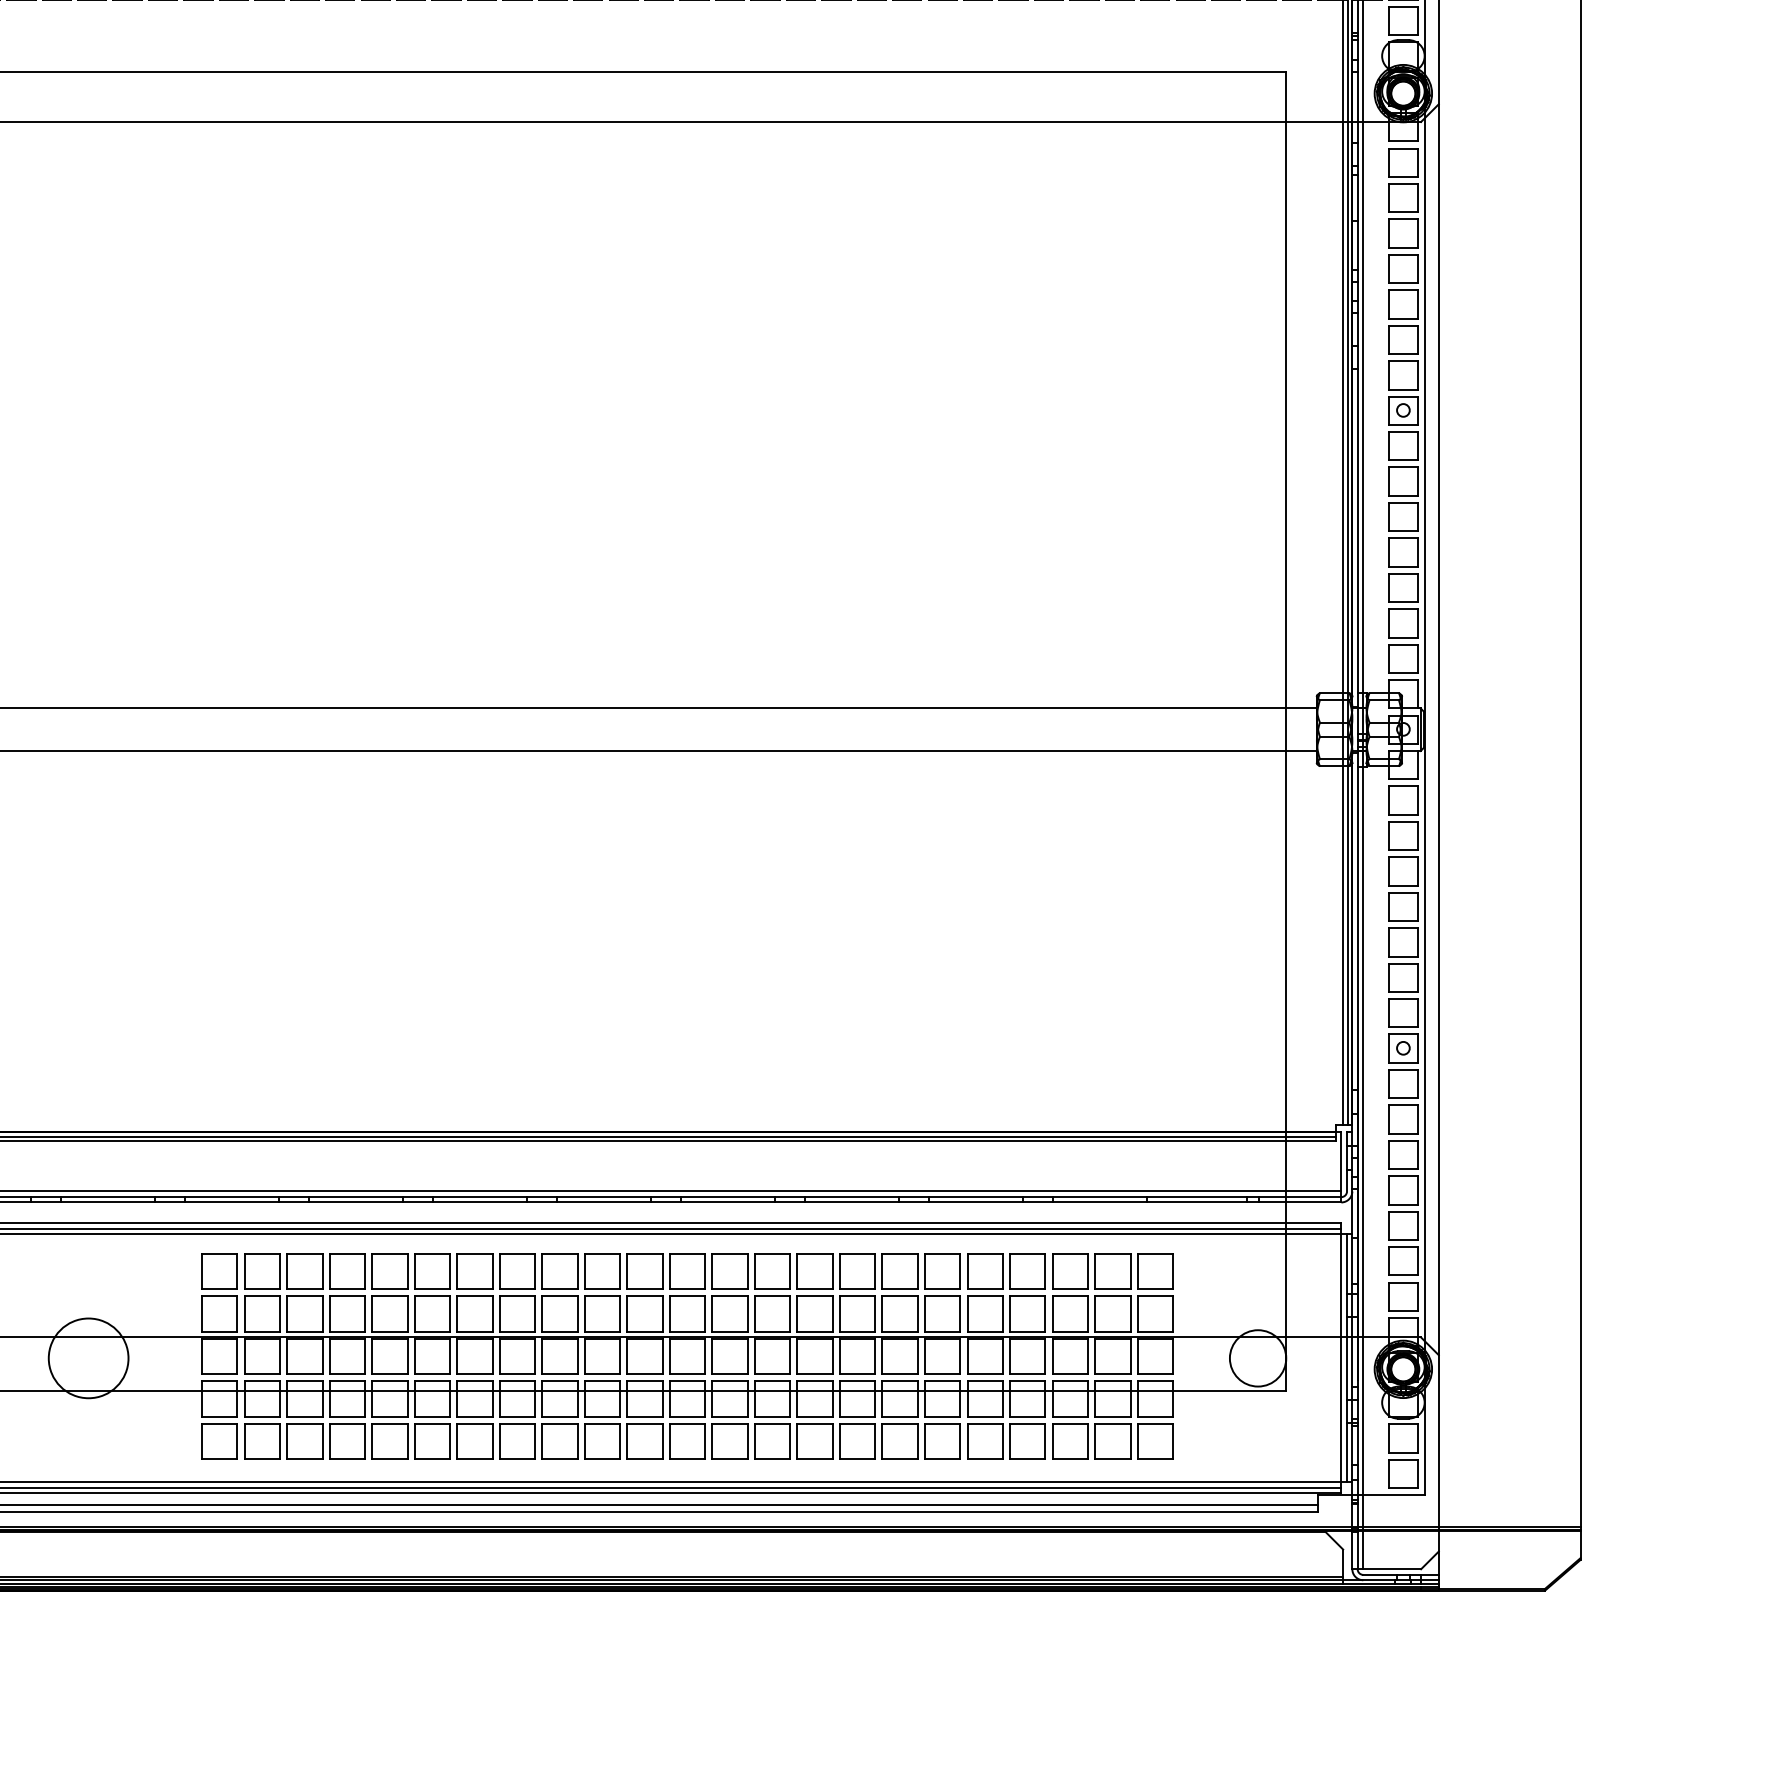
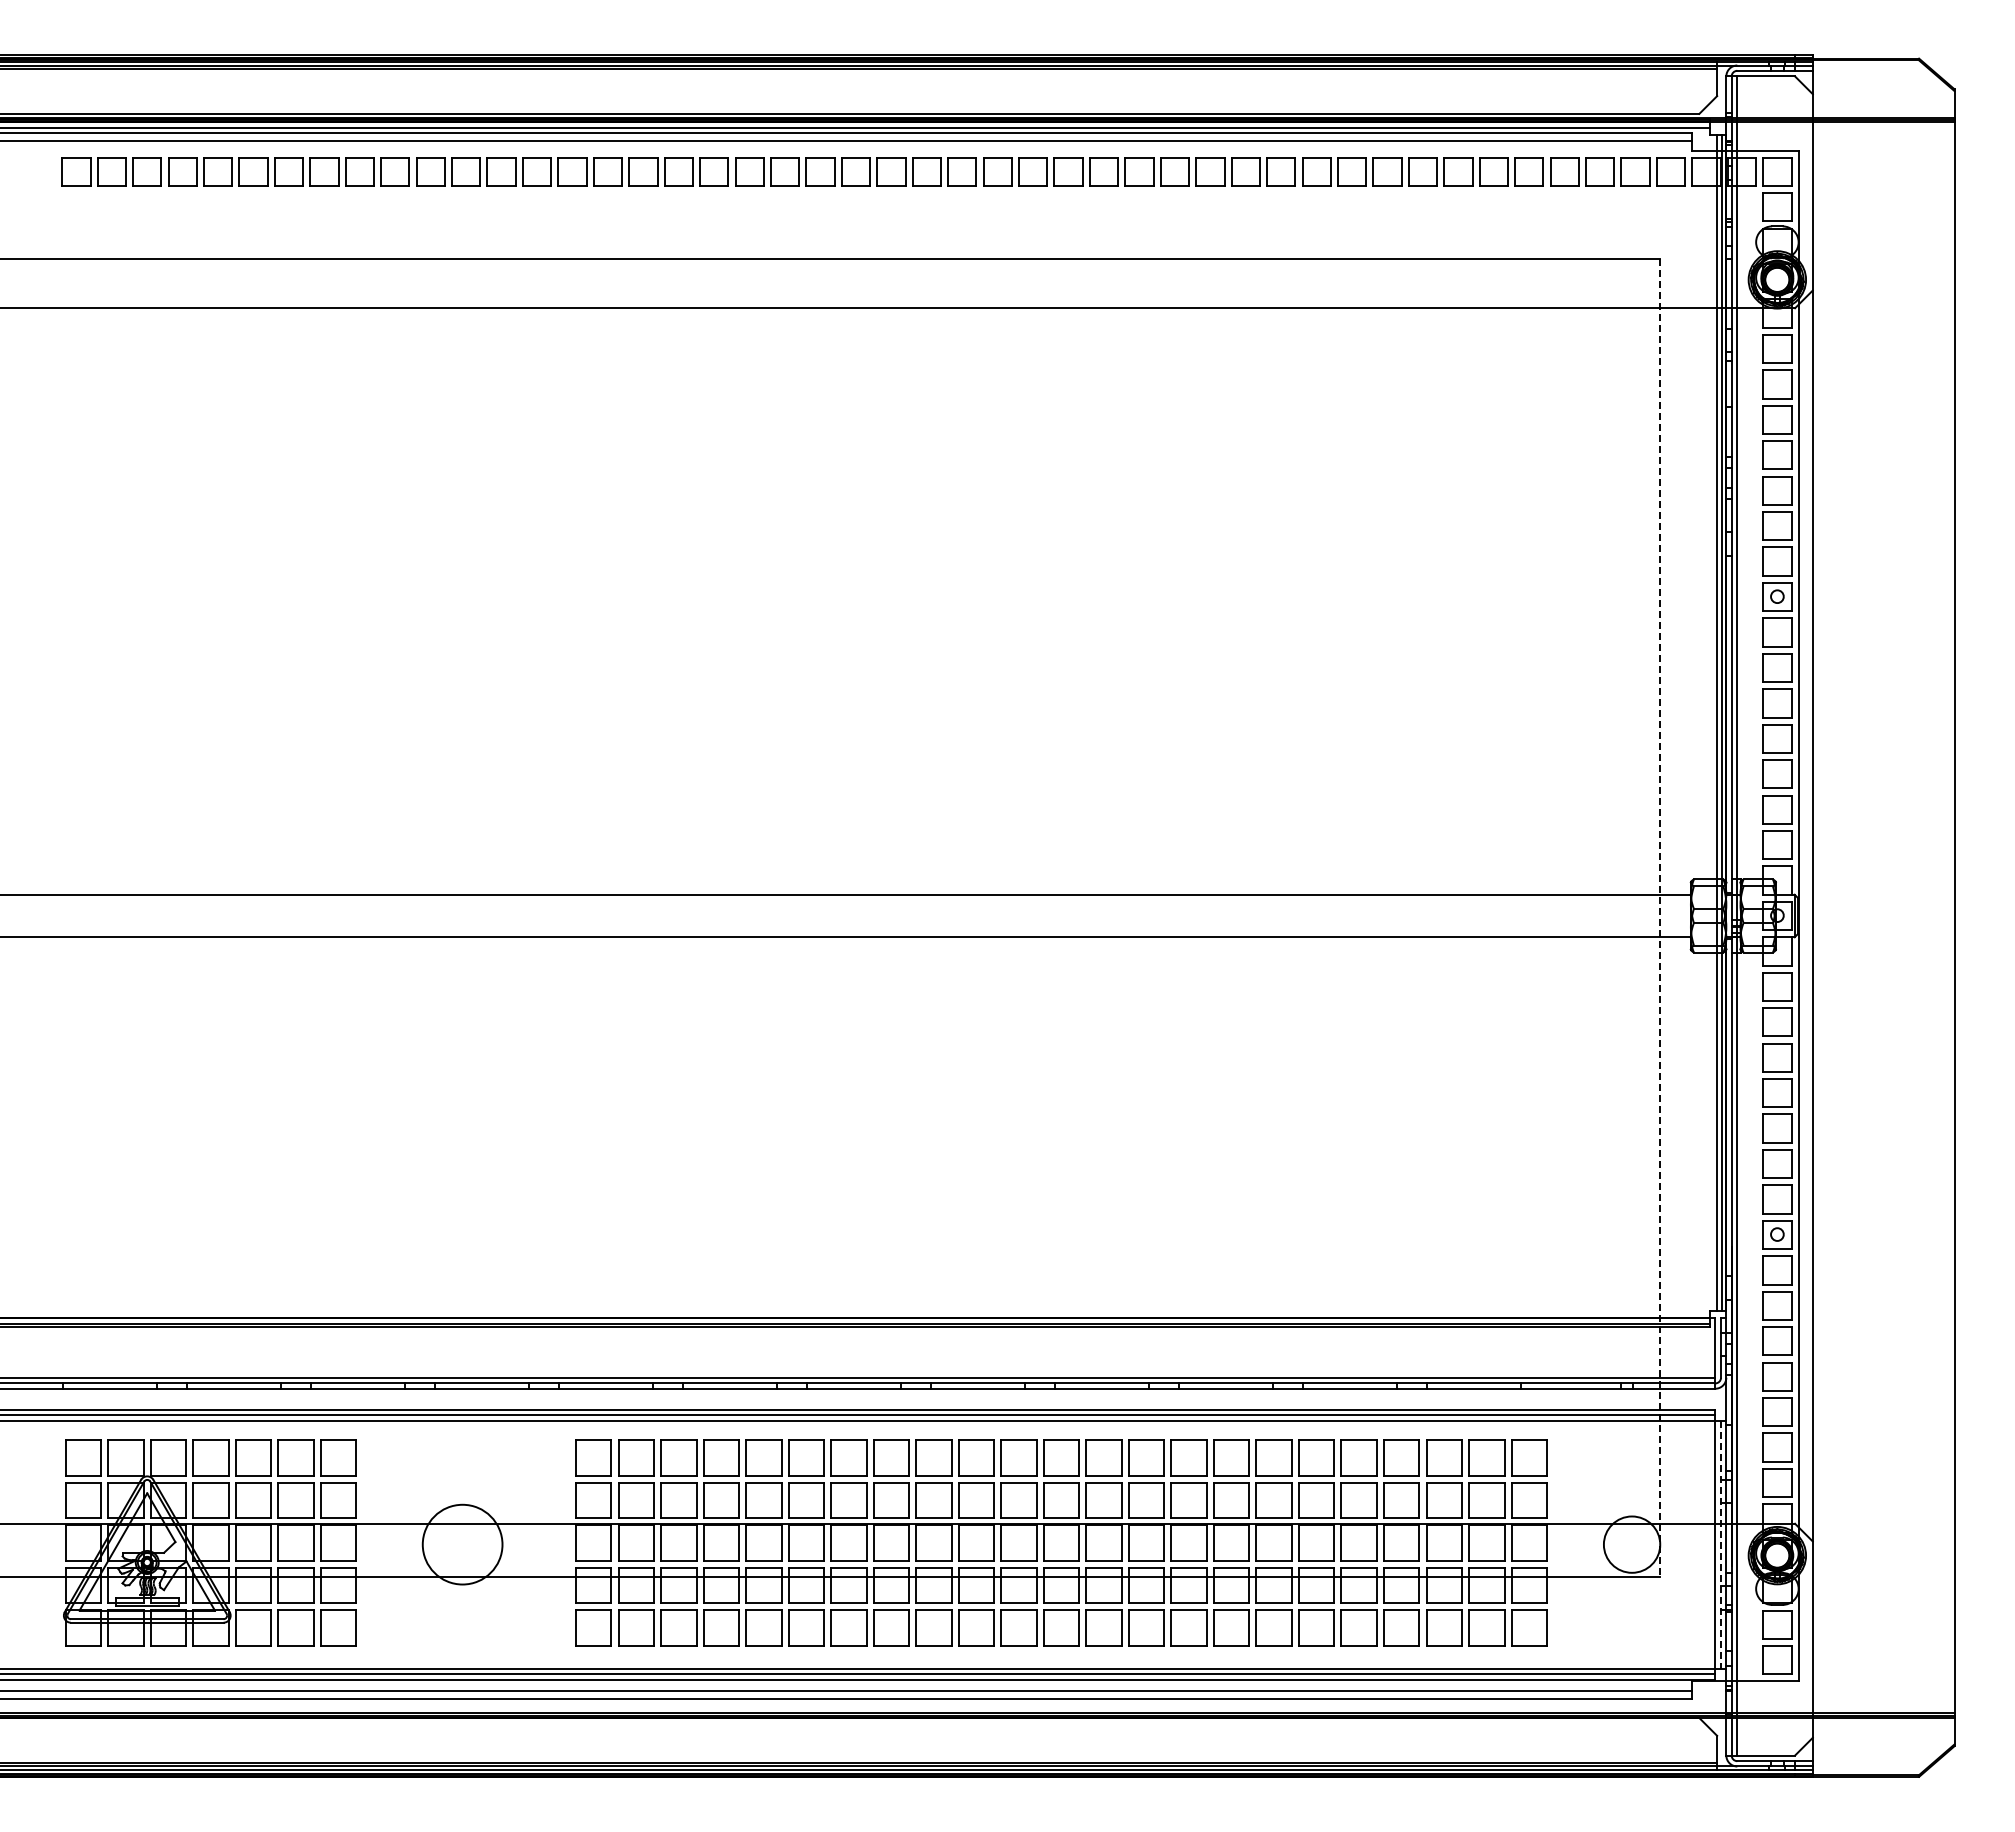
line: (1286, 732) -> (1660, 918), solid -> dashed
line: (1347, 1359) -> (1721, 1545), solid -> dashed

